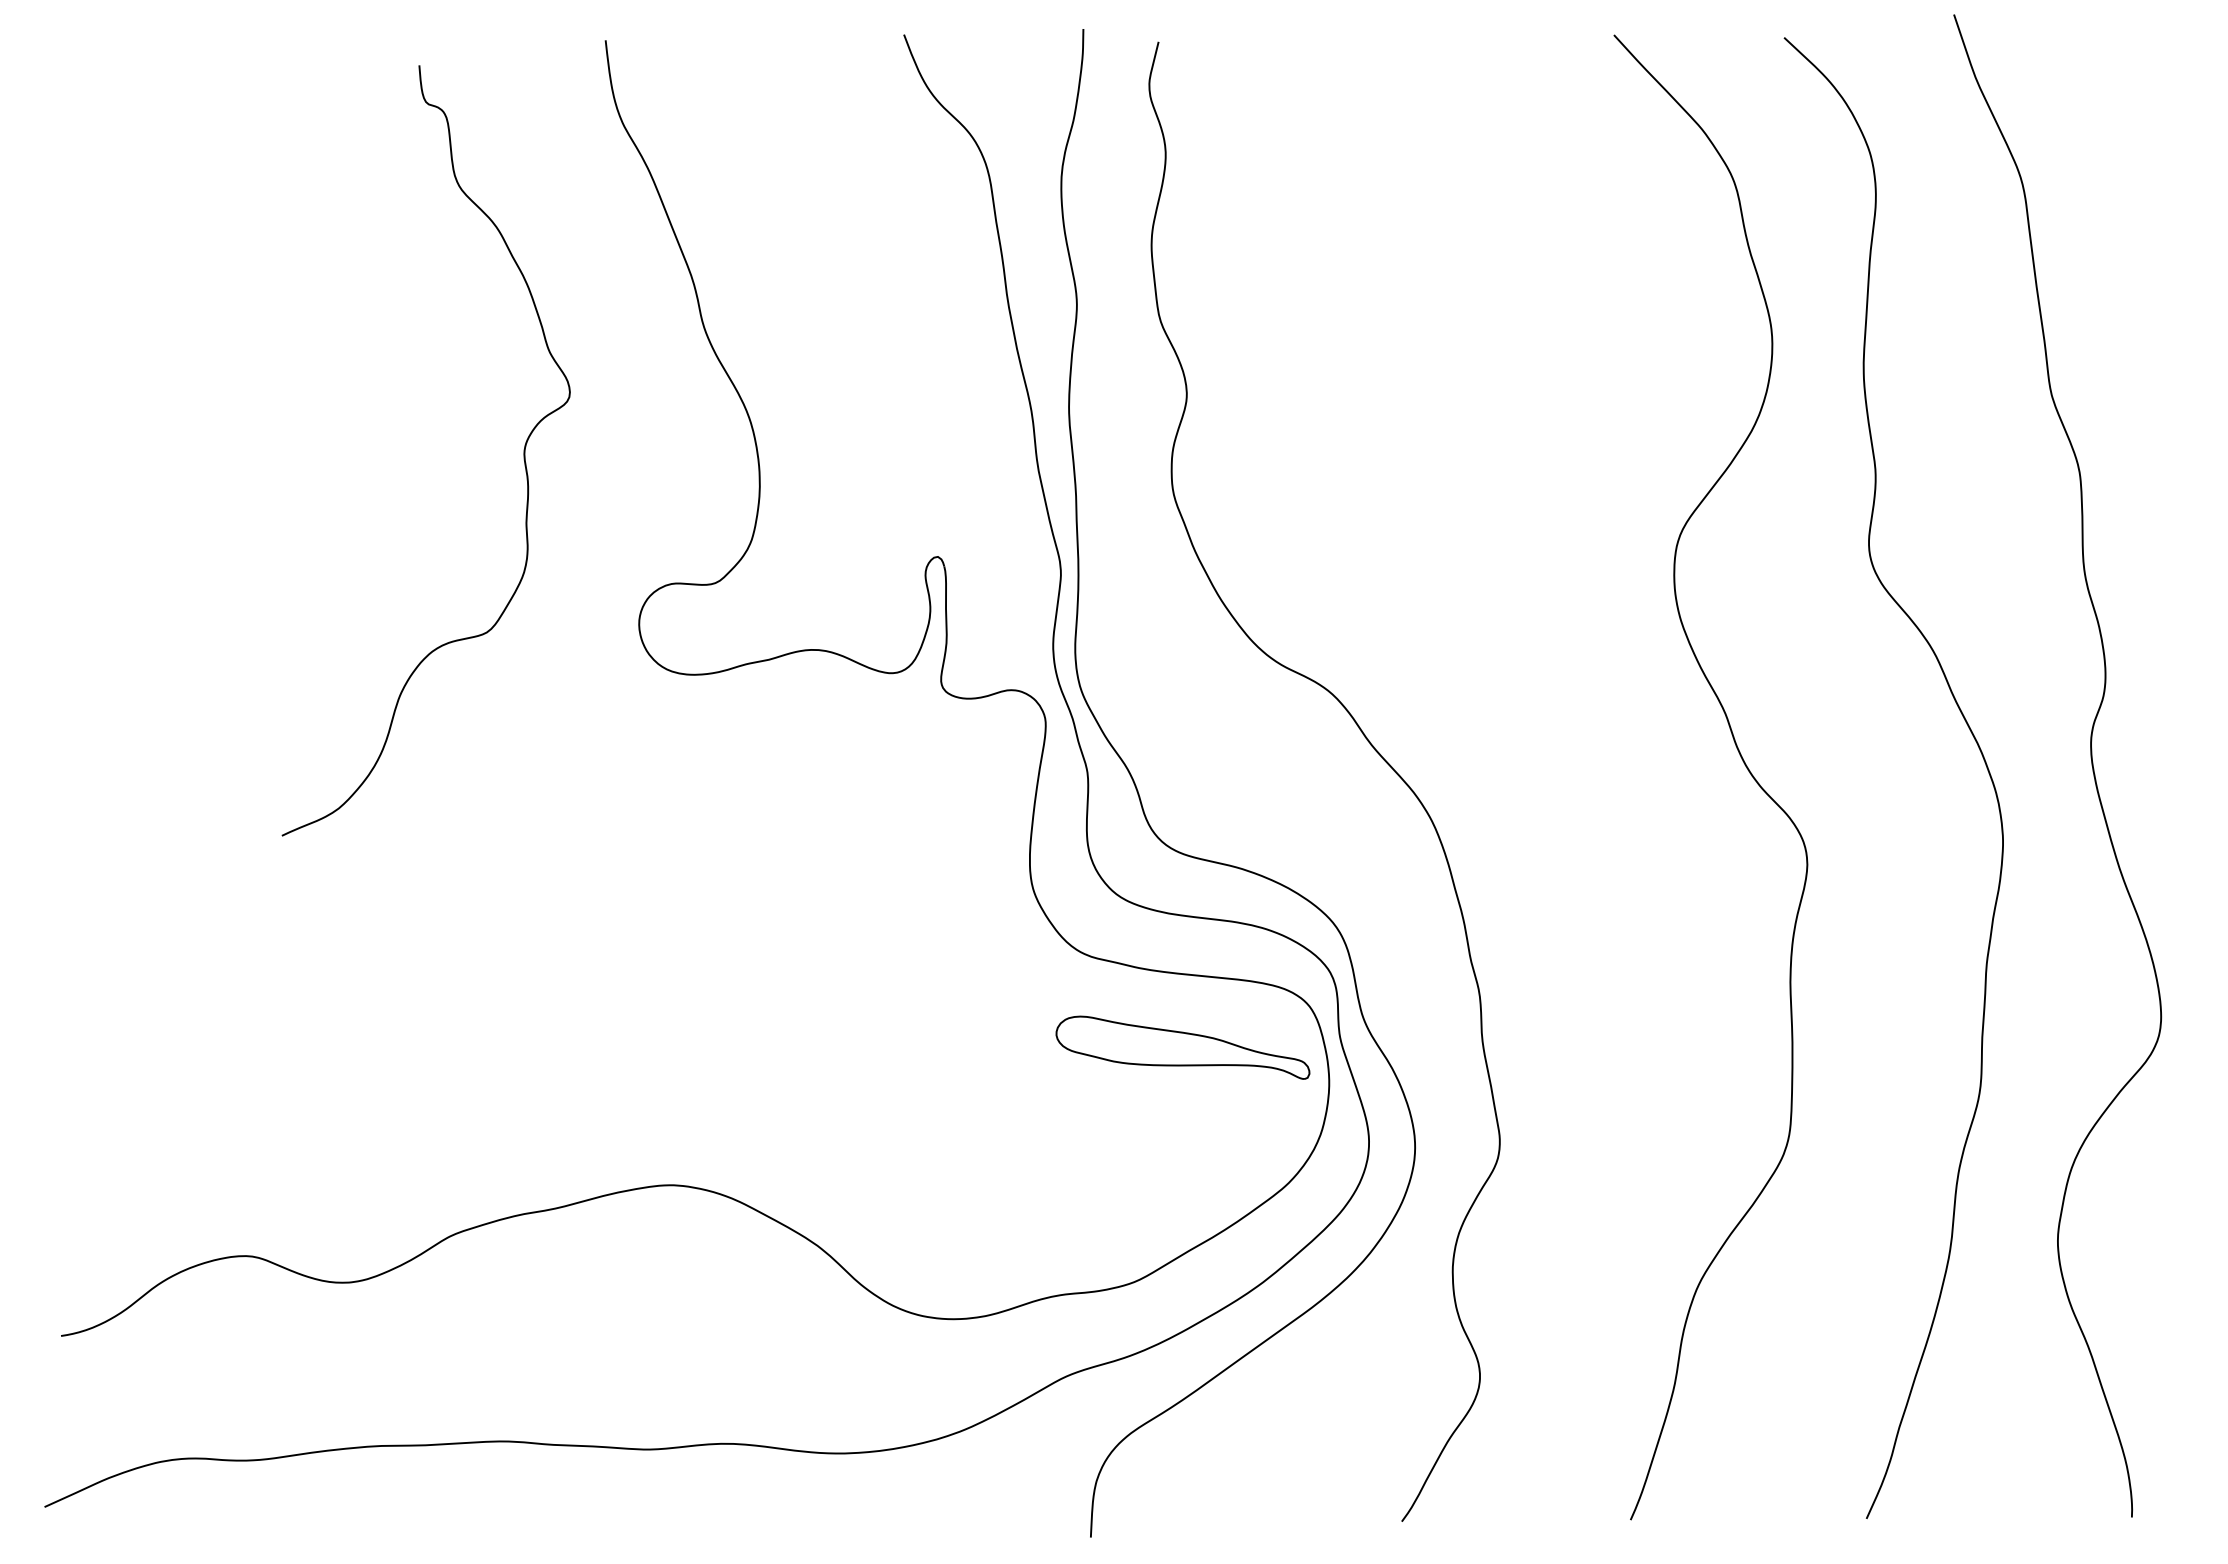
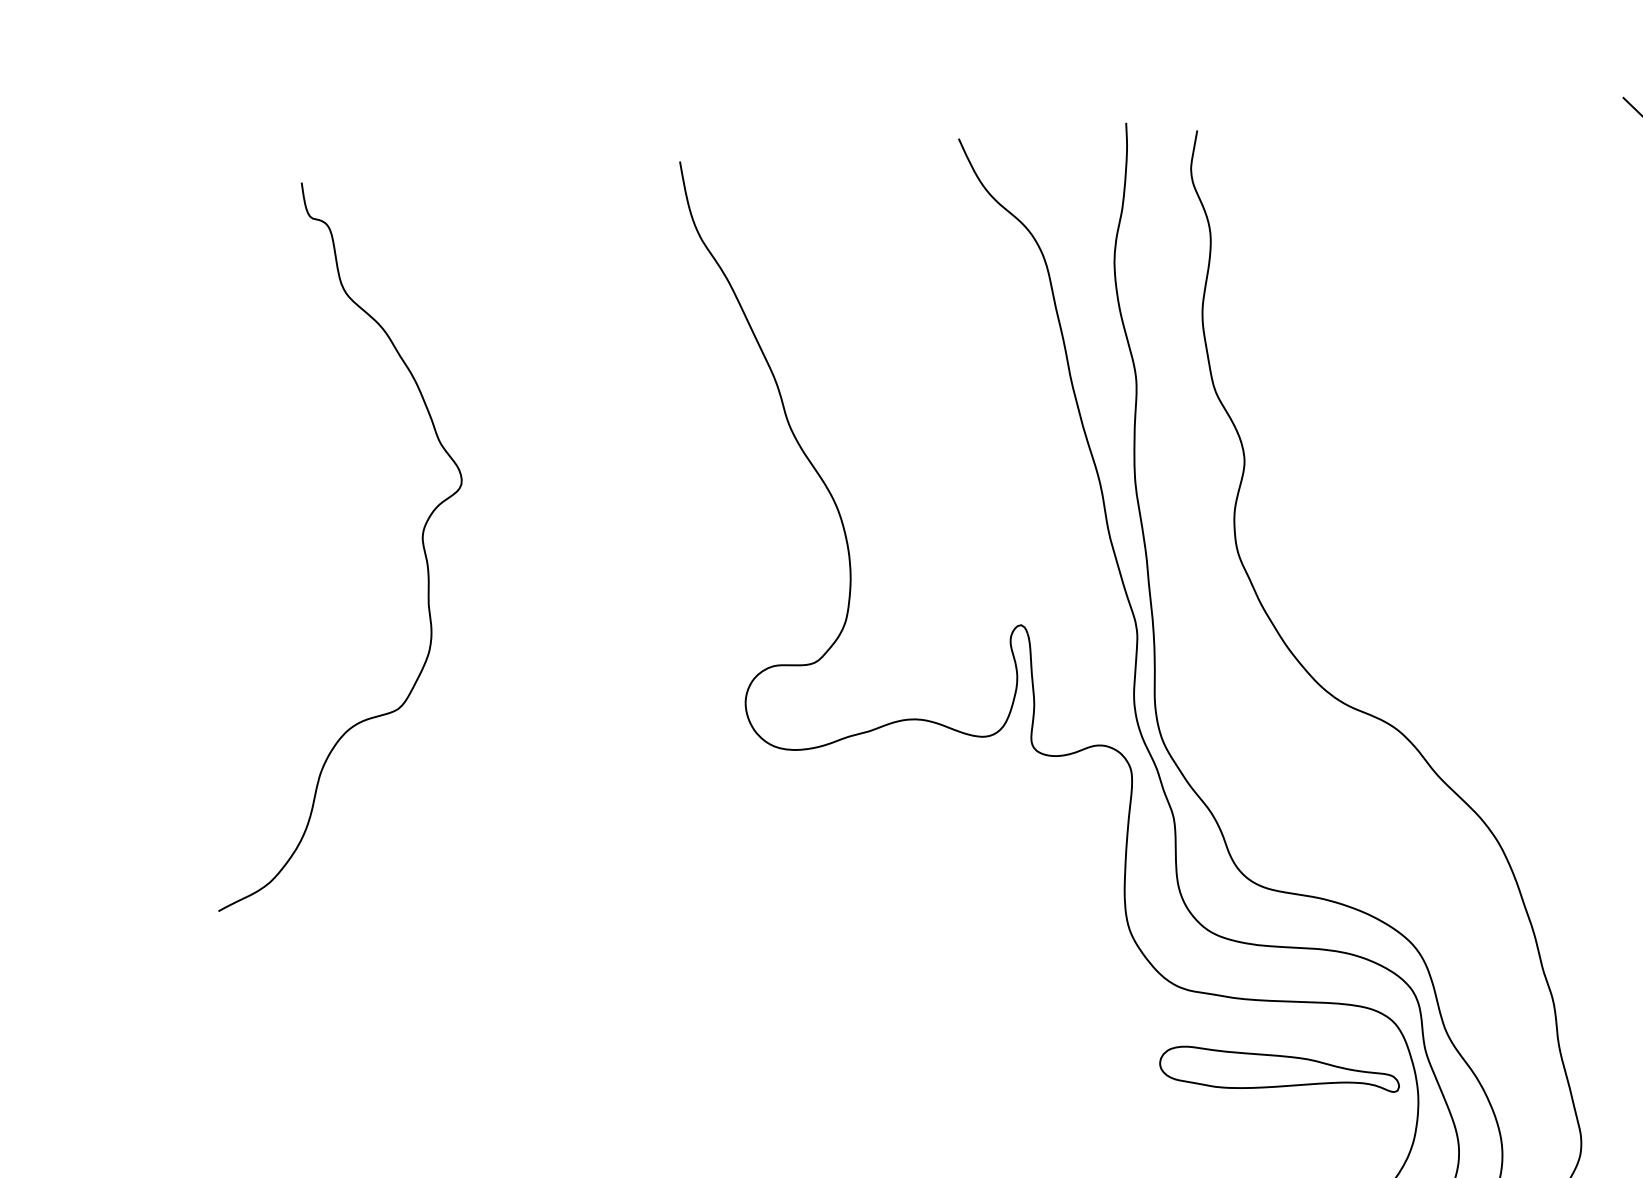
curve: (523, 450) -> (421, 536), moved

